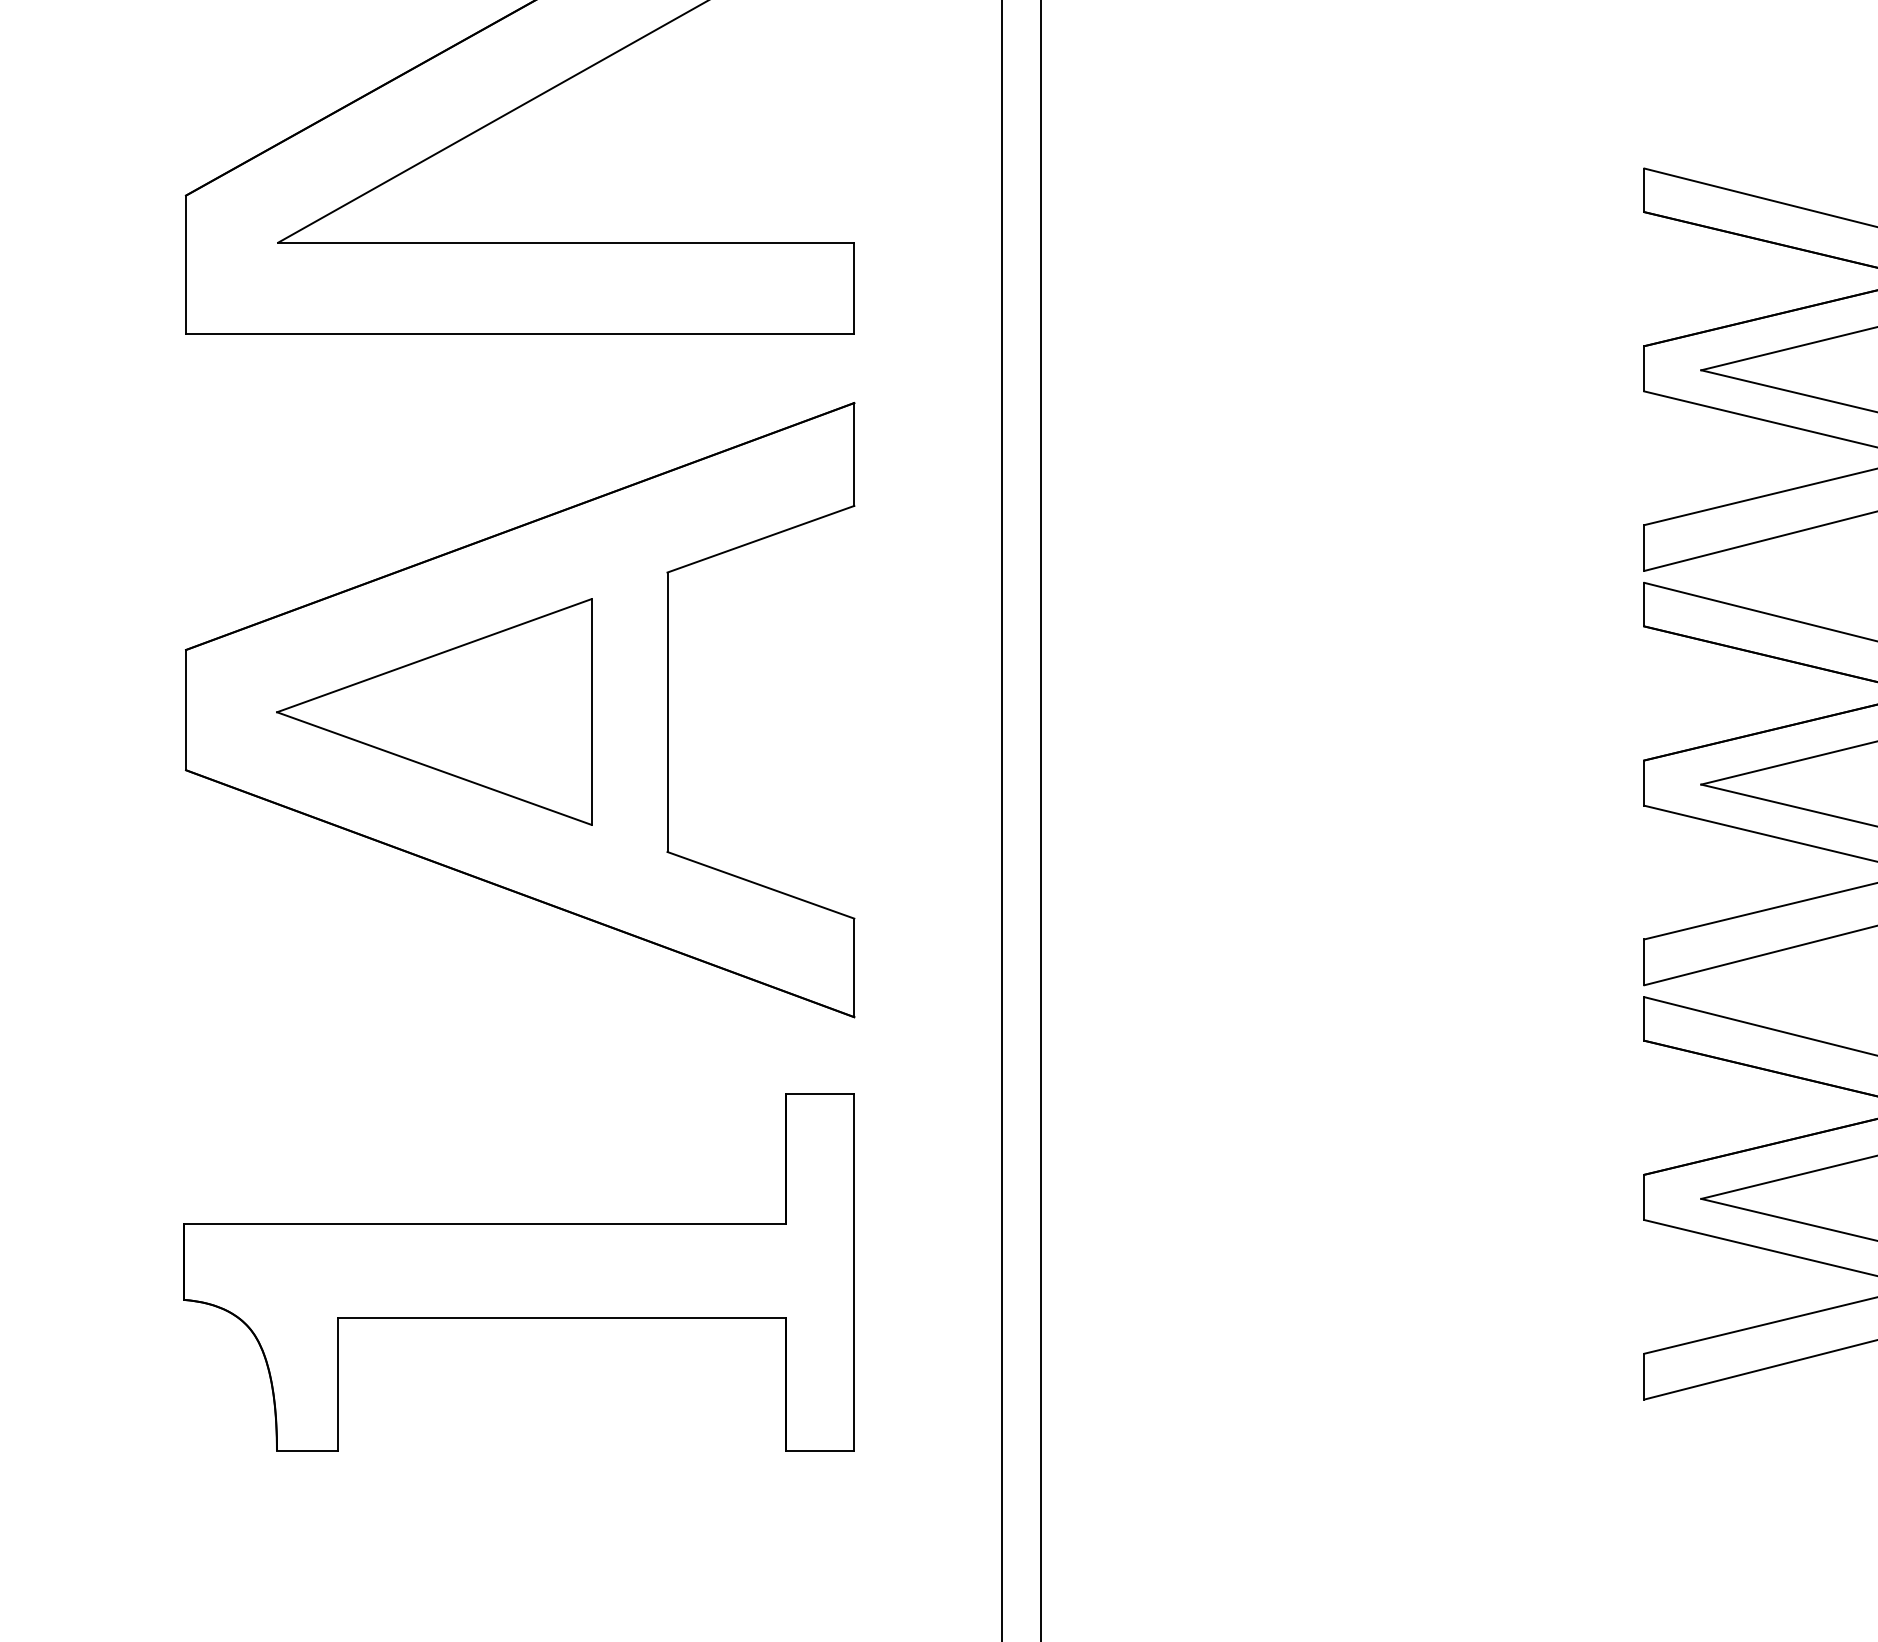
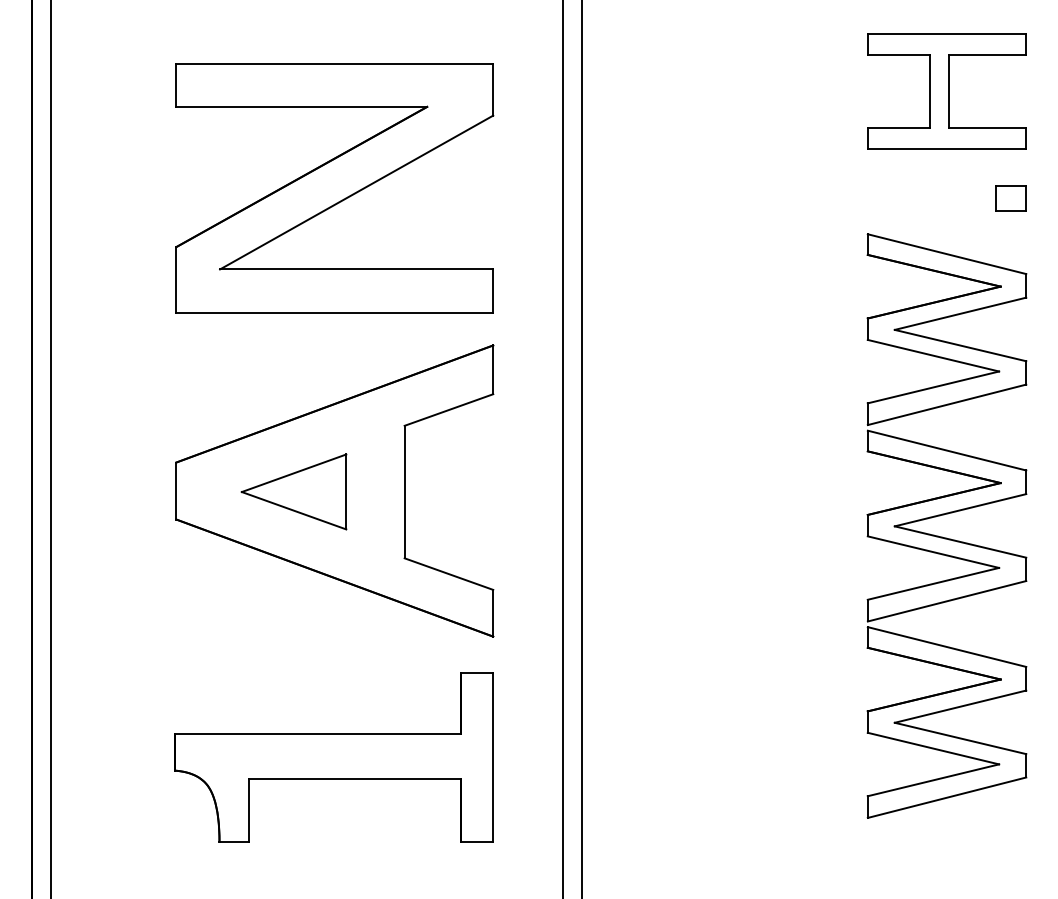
part: (433, 711) -> (293, 491), size x0.7

